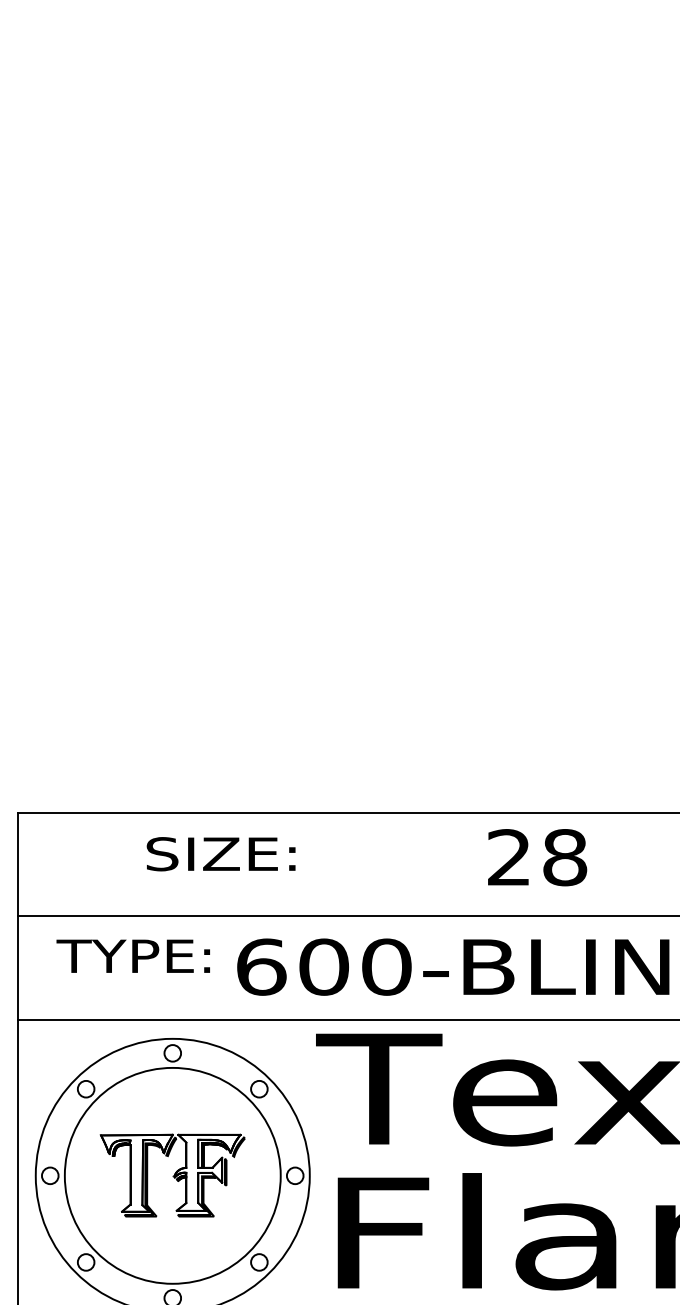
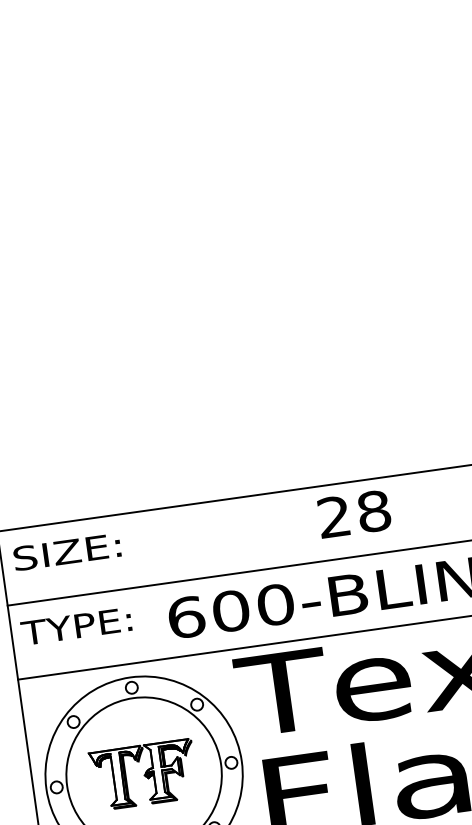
text: (220, 854) -> (66, 552), moved
text: (537, 857) -> (354, 514), moved
text: (132, 955) -> (75, 625), moved

